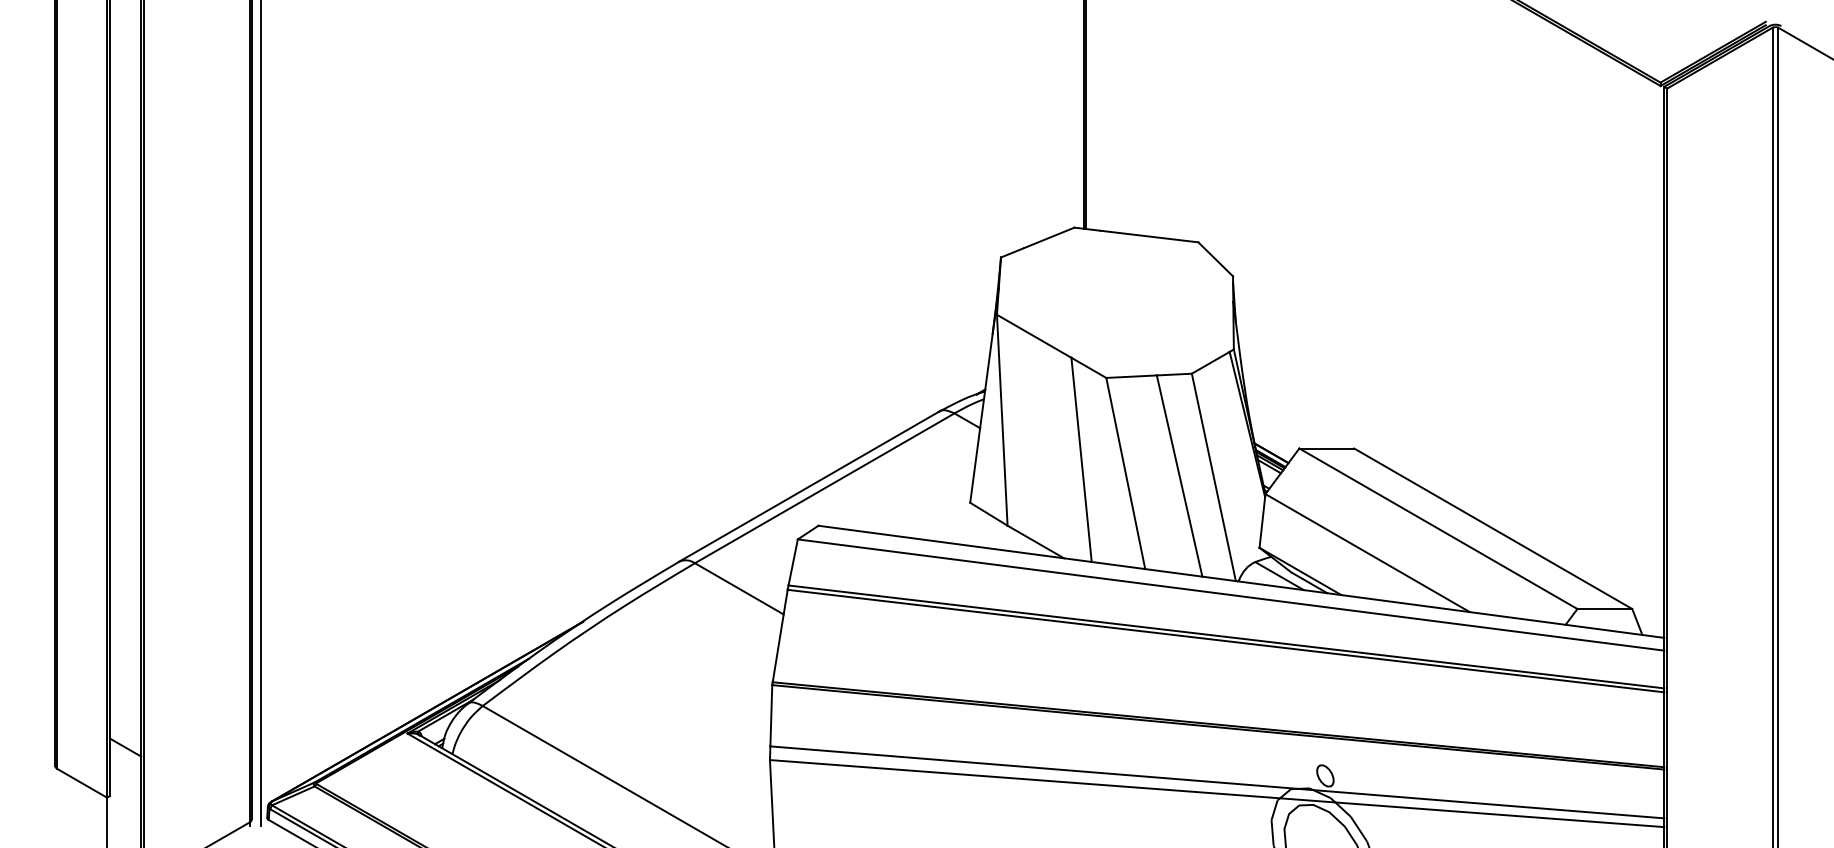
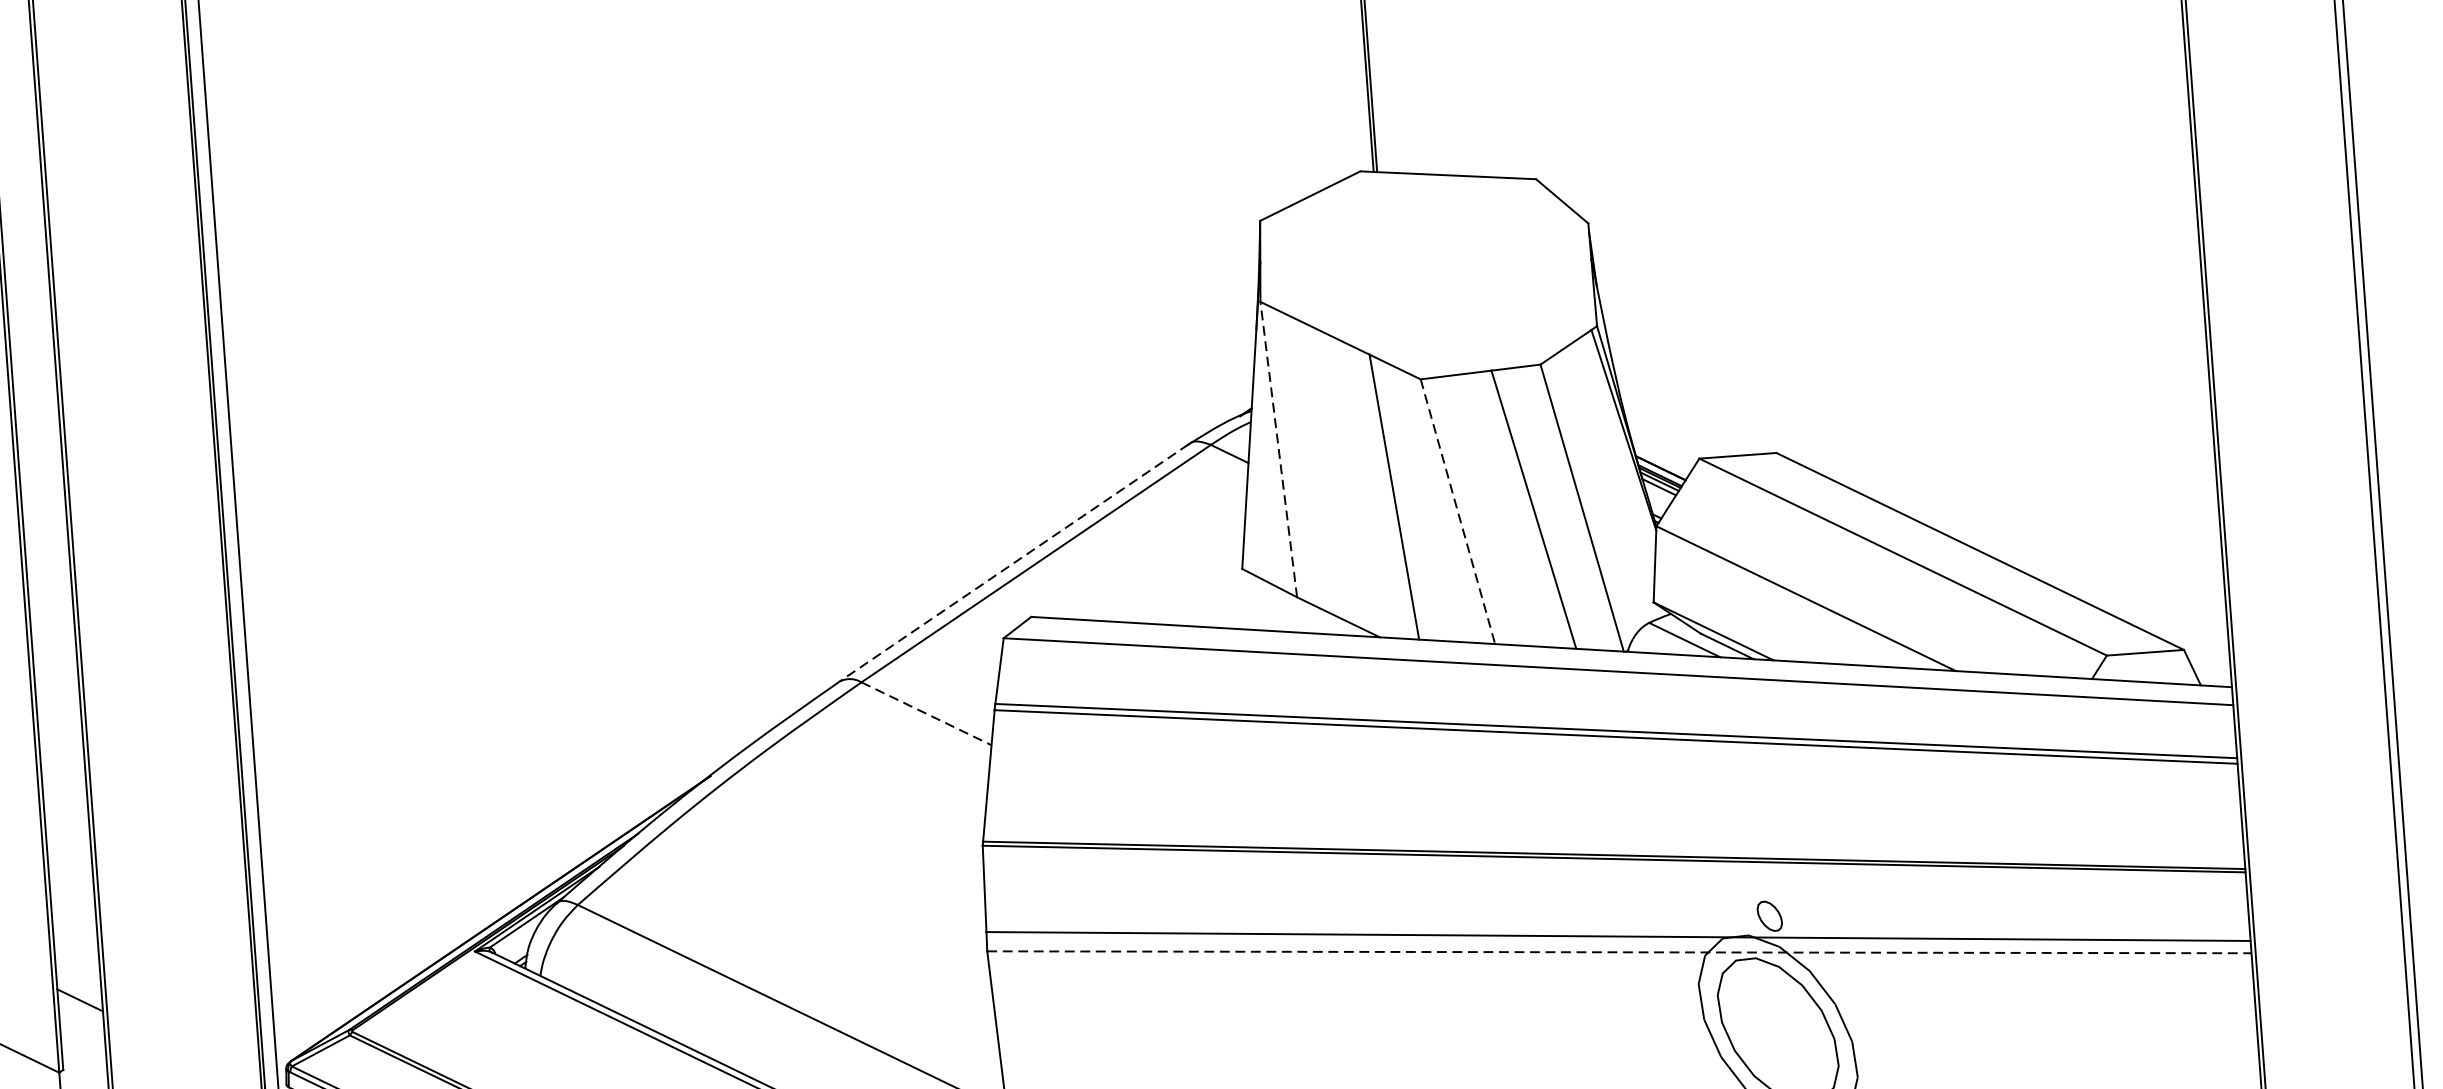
line: (1002, 420) -> (1279, 449), solid -> dashed
line: (1125, 473) -> (1457, 511), solid -> dashed
line: (809, 486) -> (1014, 562), solid -> dashed
line: (739, 589) -> (926, 714), solid -> dashed
line: (1217, 793) -> (1619, 952), solid -> dashed

